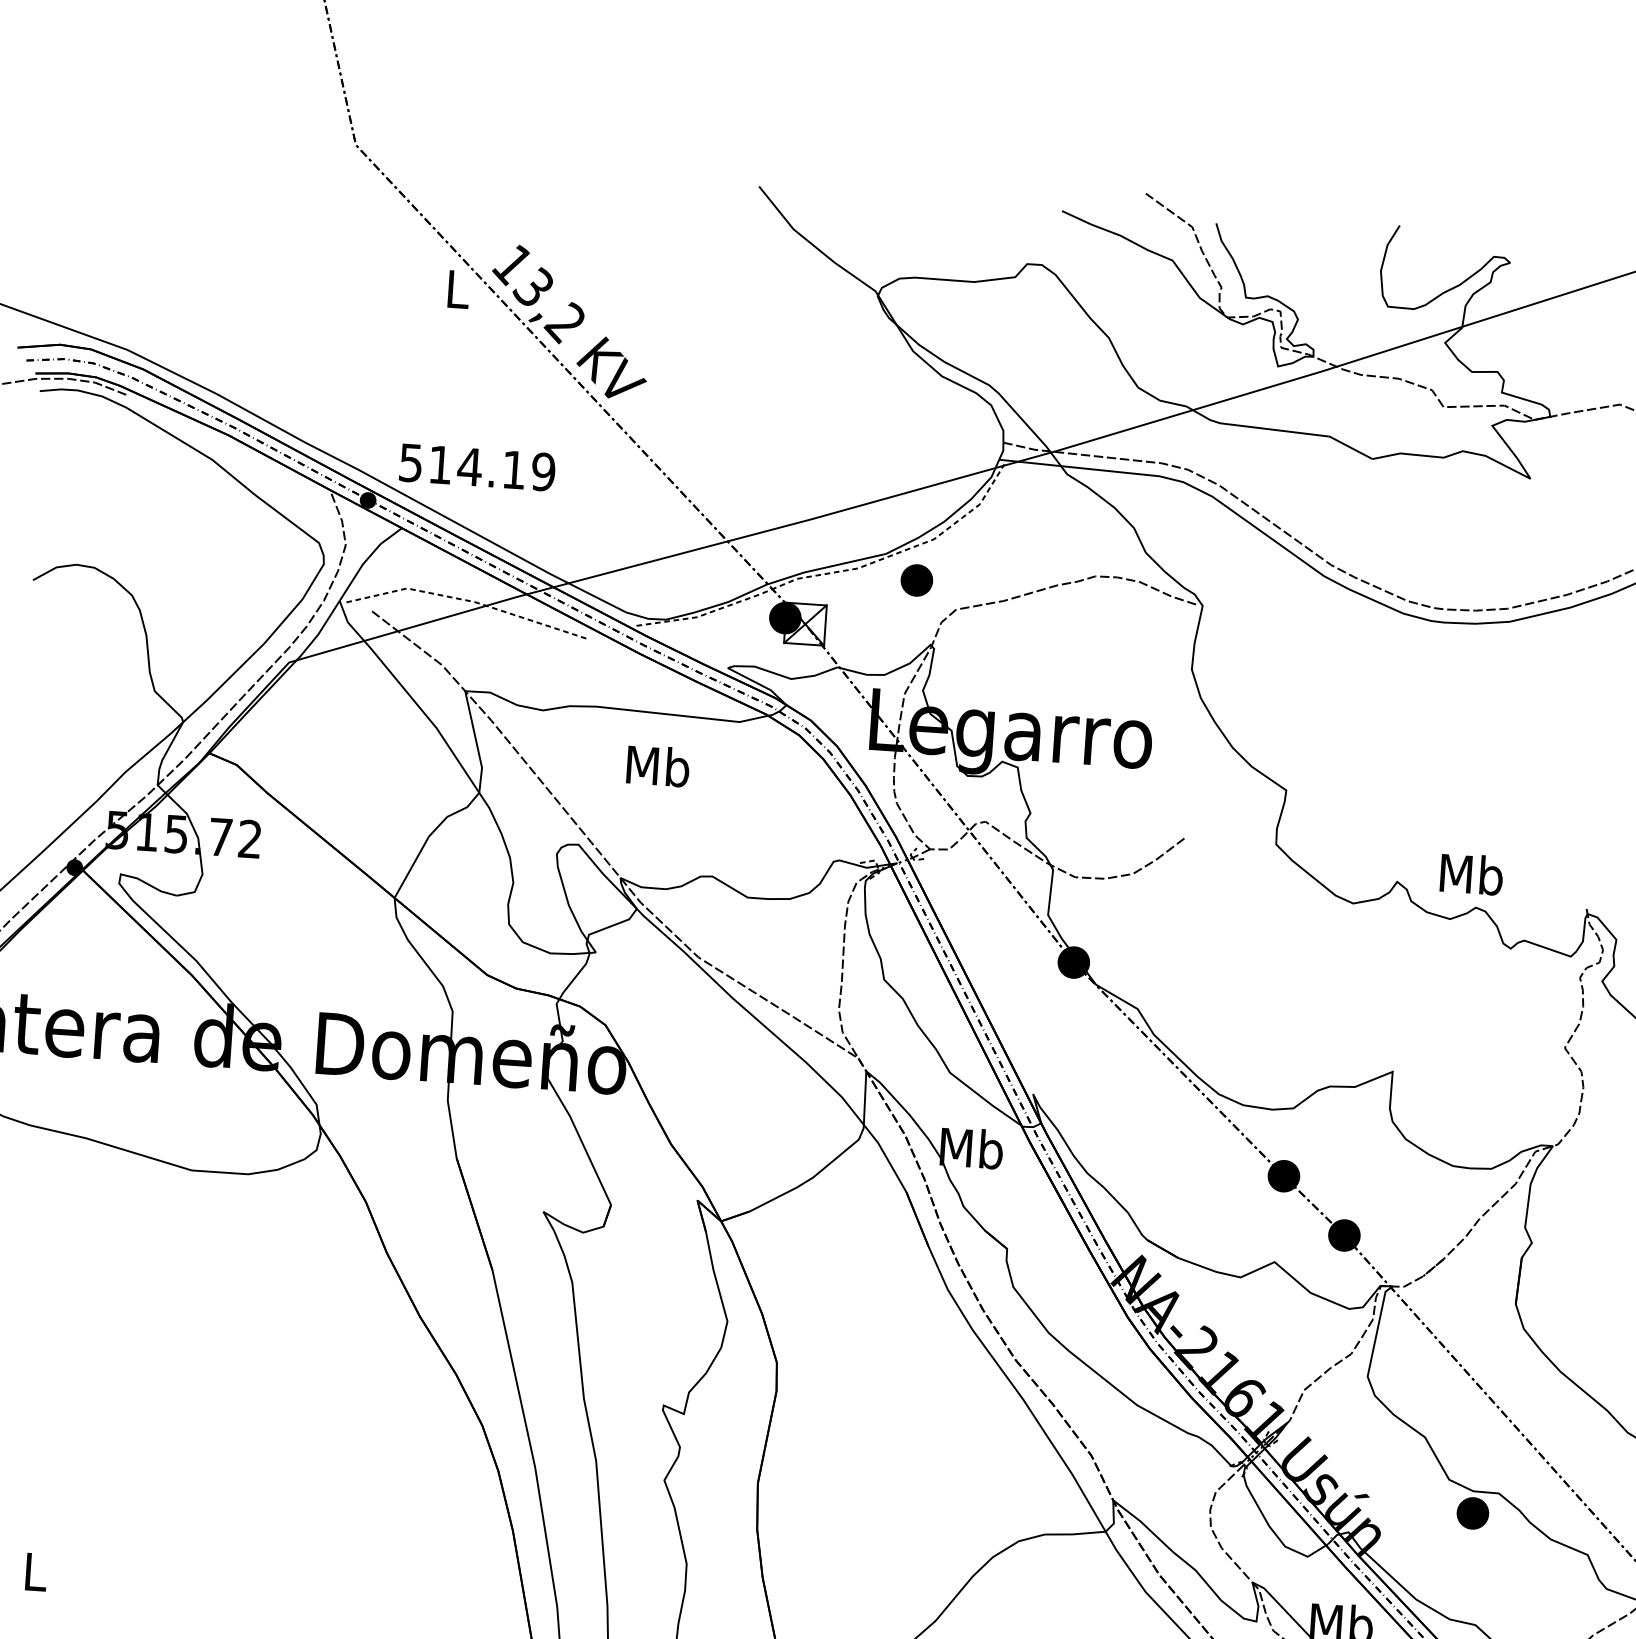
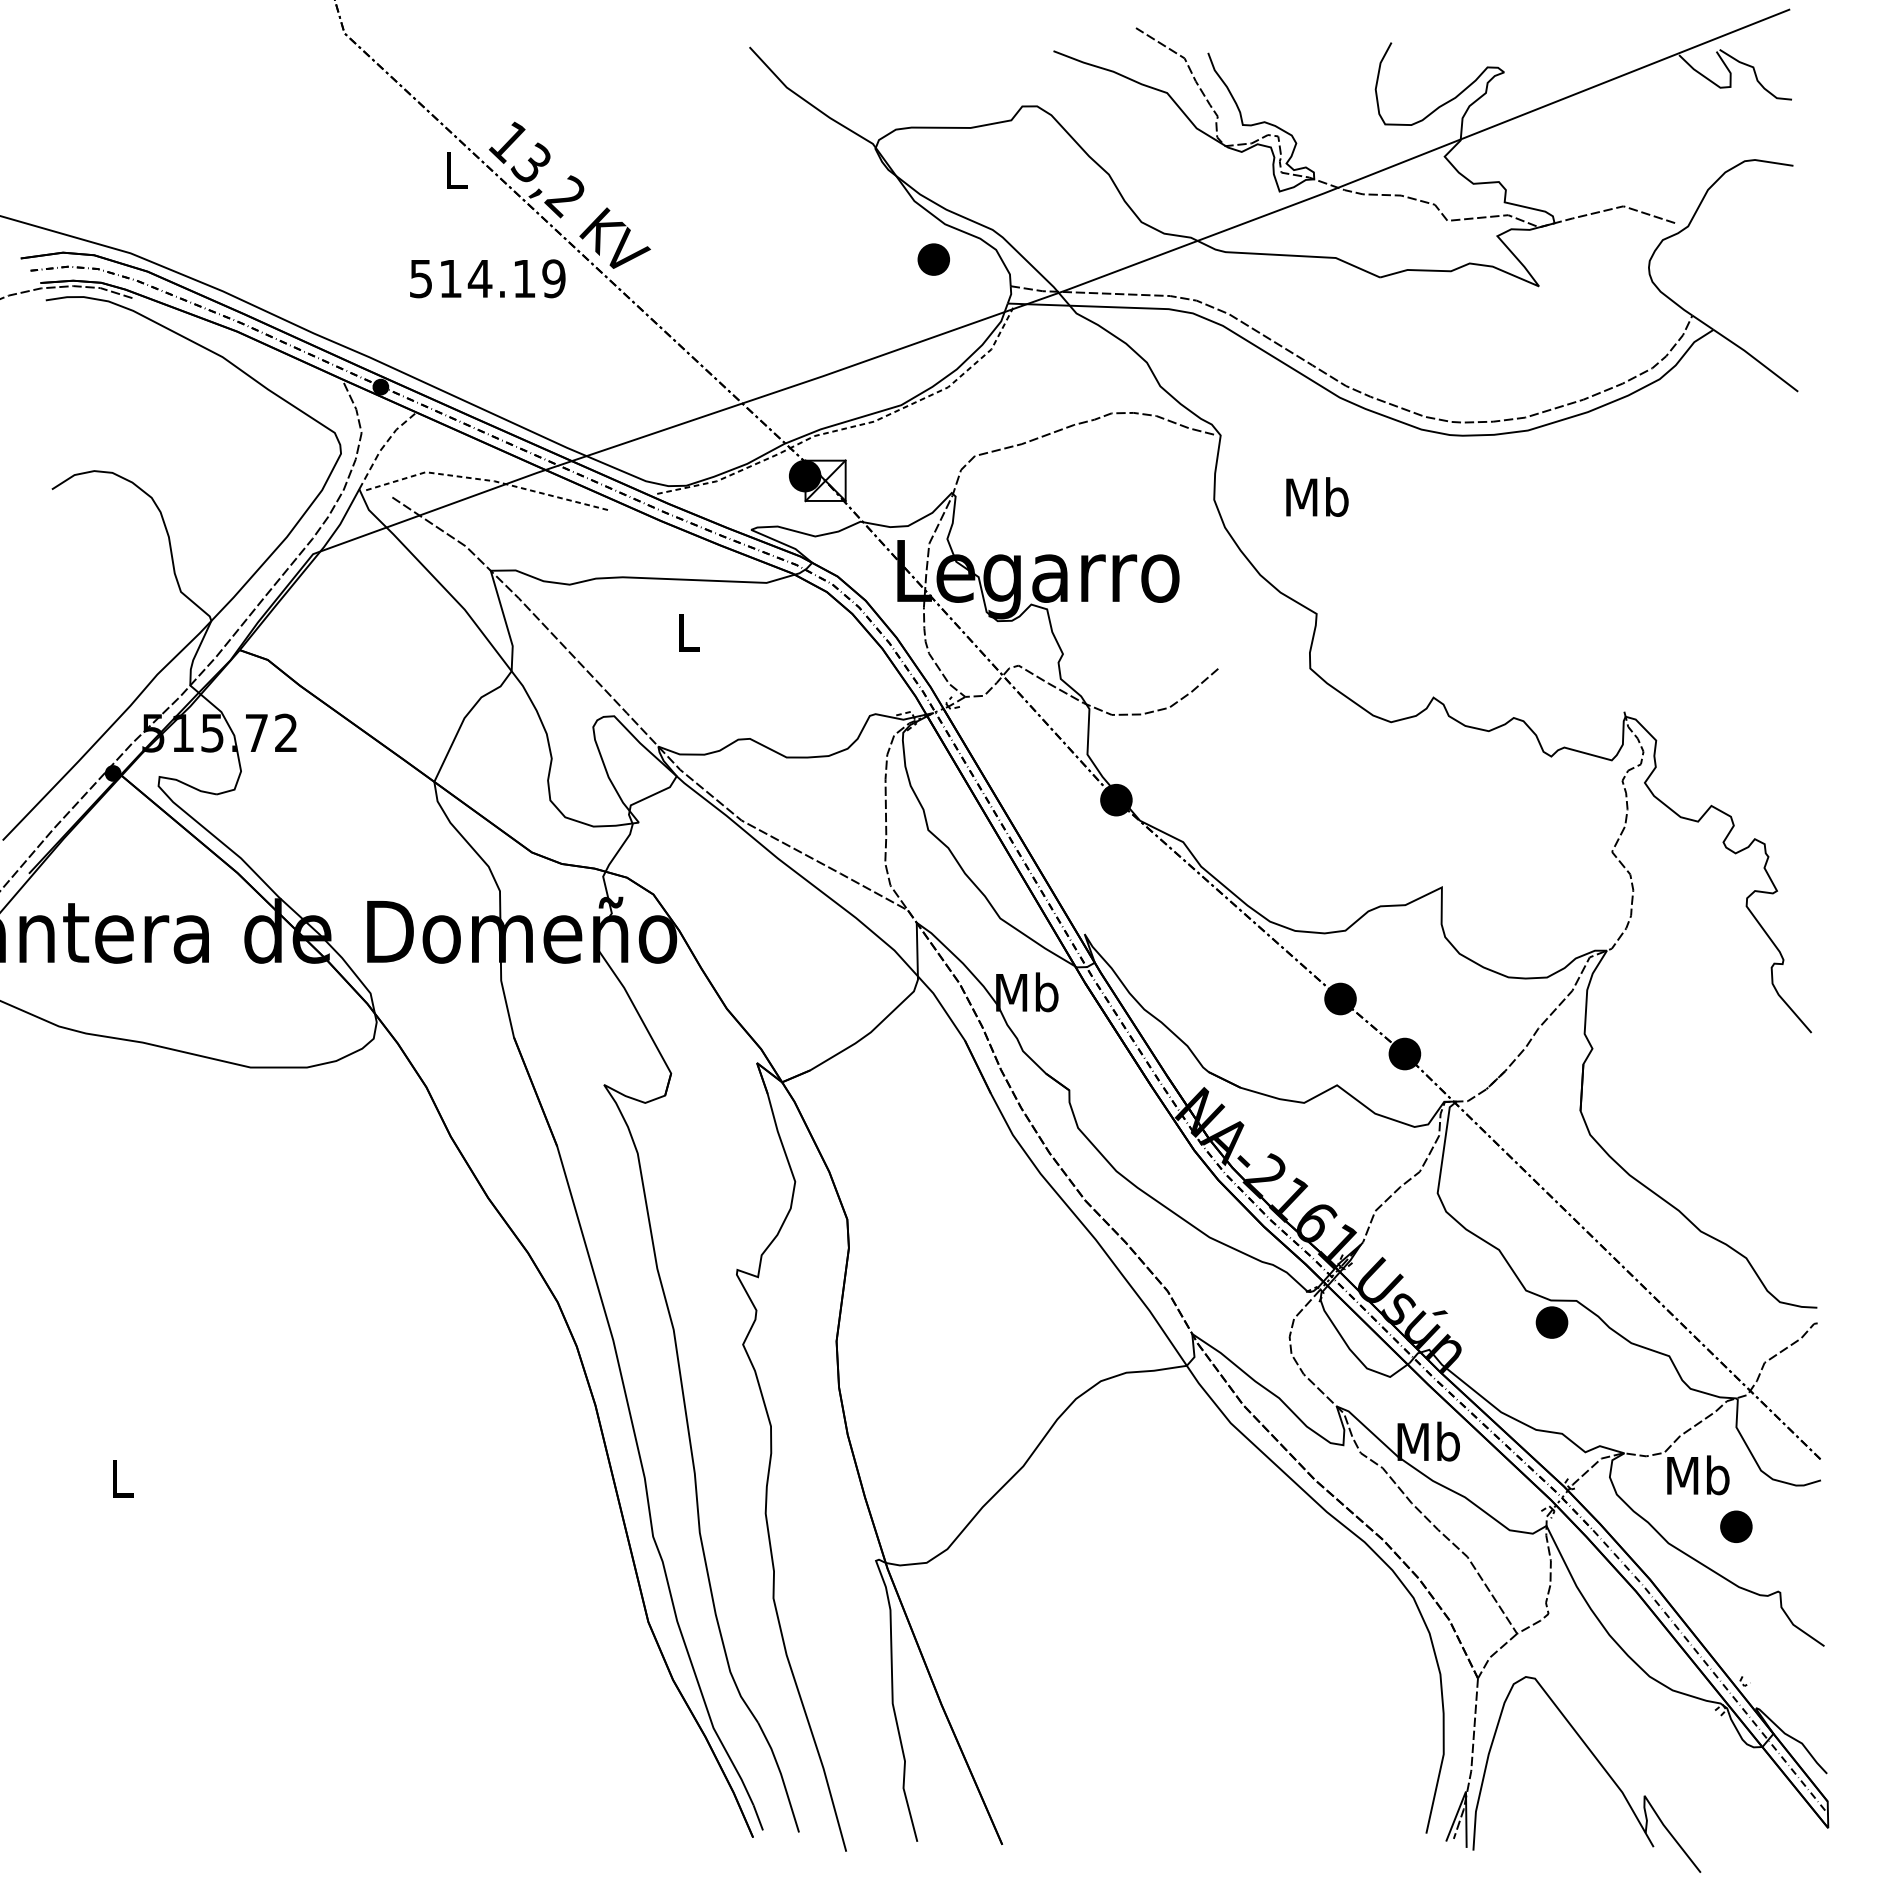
text: (477, 467) -> (487, 278), moved
line: (366, 560) -> (383, 447), solid -> dashed
part: (916, 580) -> (933, 259), moved
text: (658, 766) -> (688, 632), Mb -> L
text: (1471, 873) -> (1317, 496), moved

